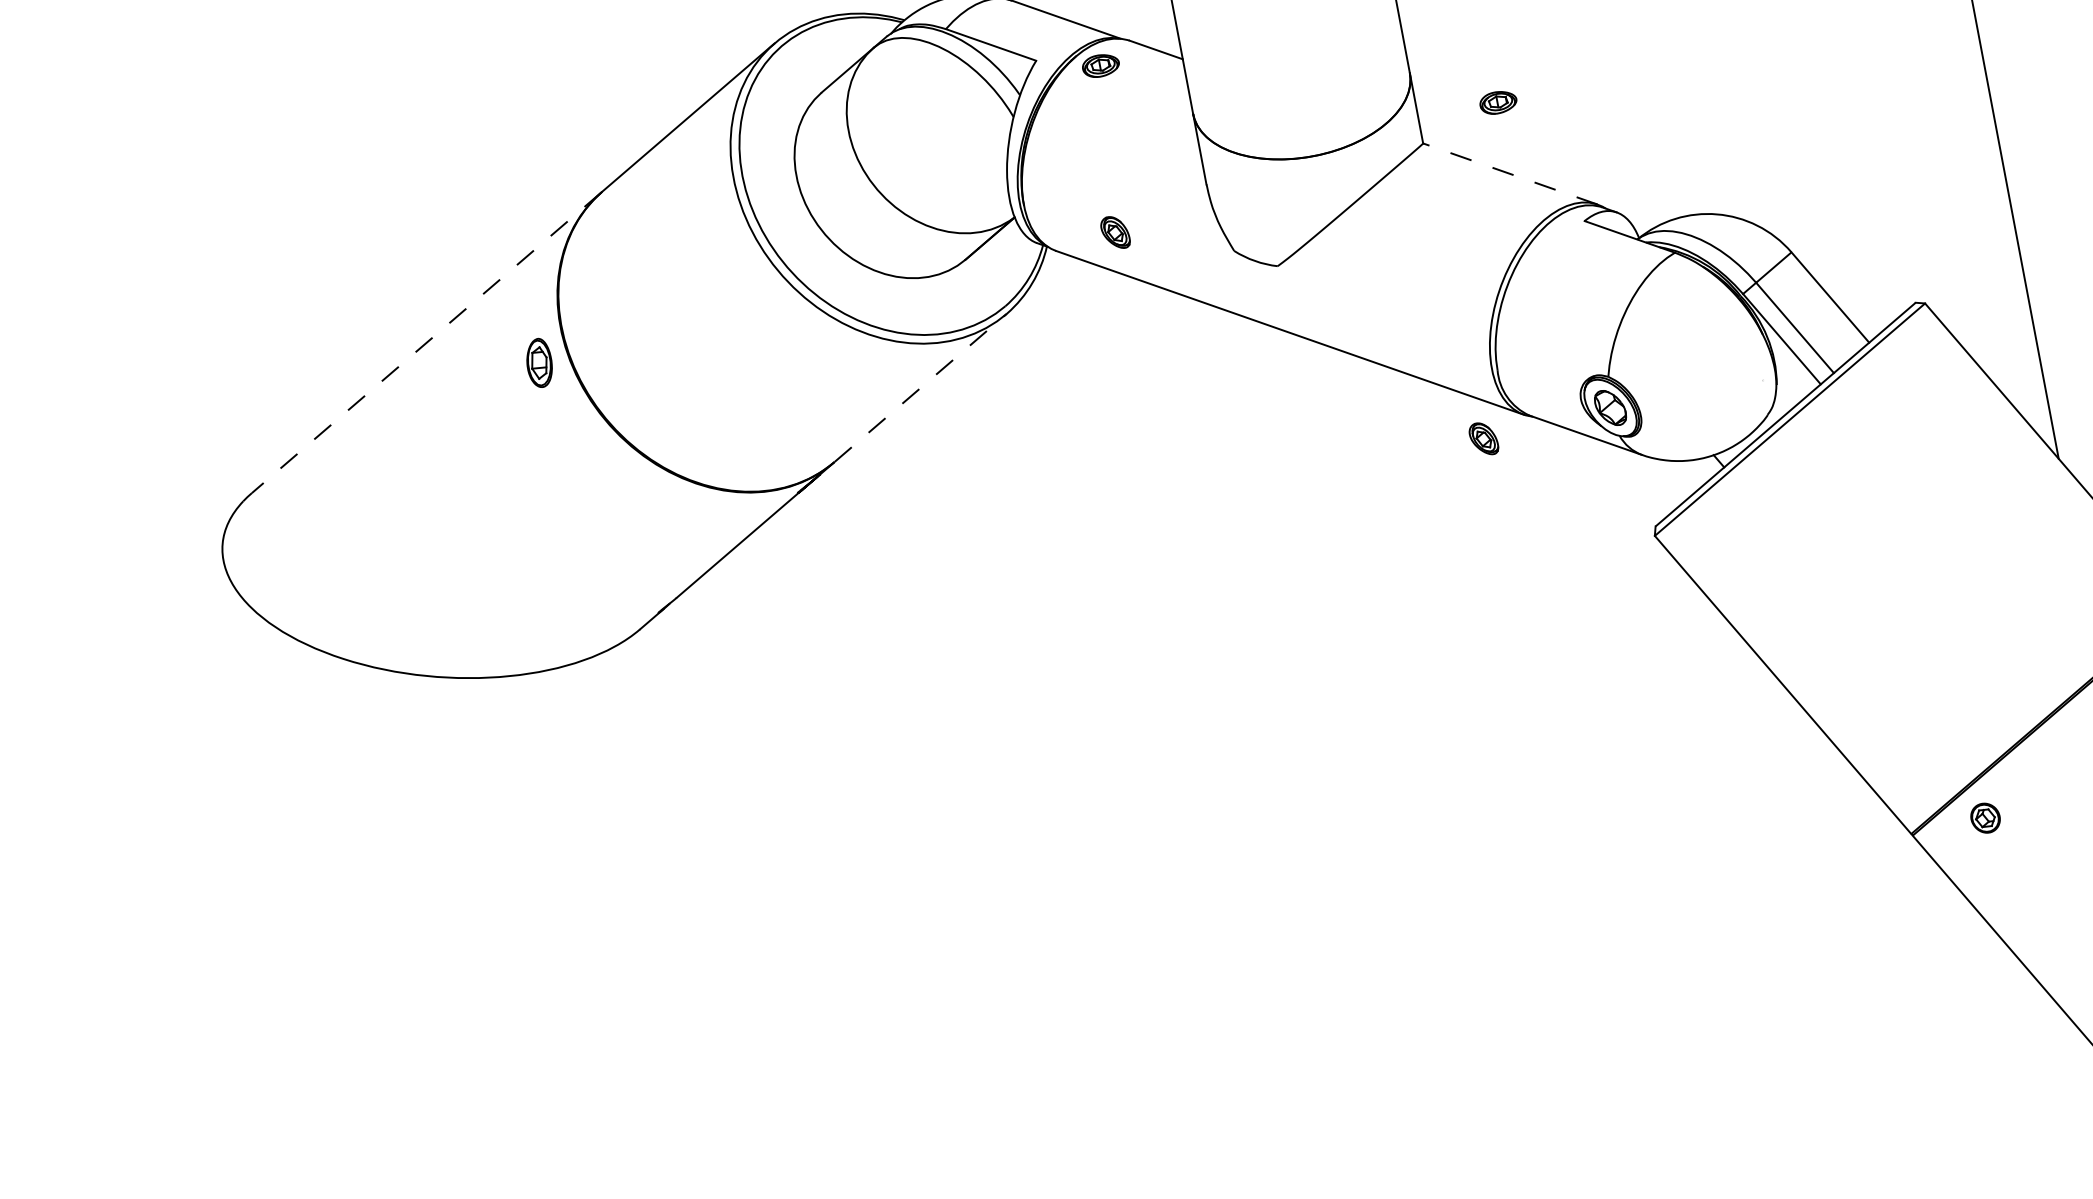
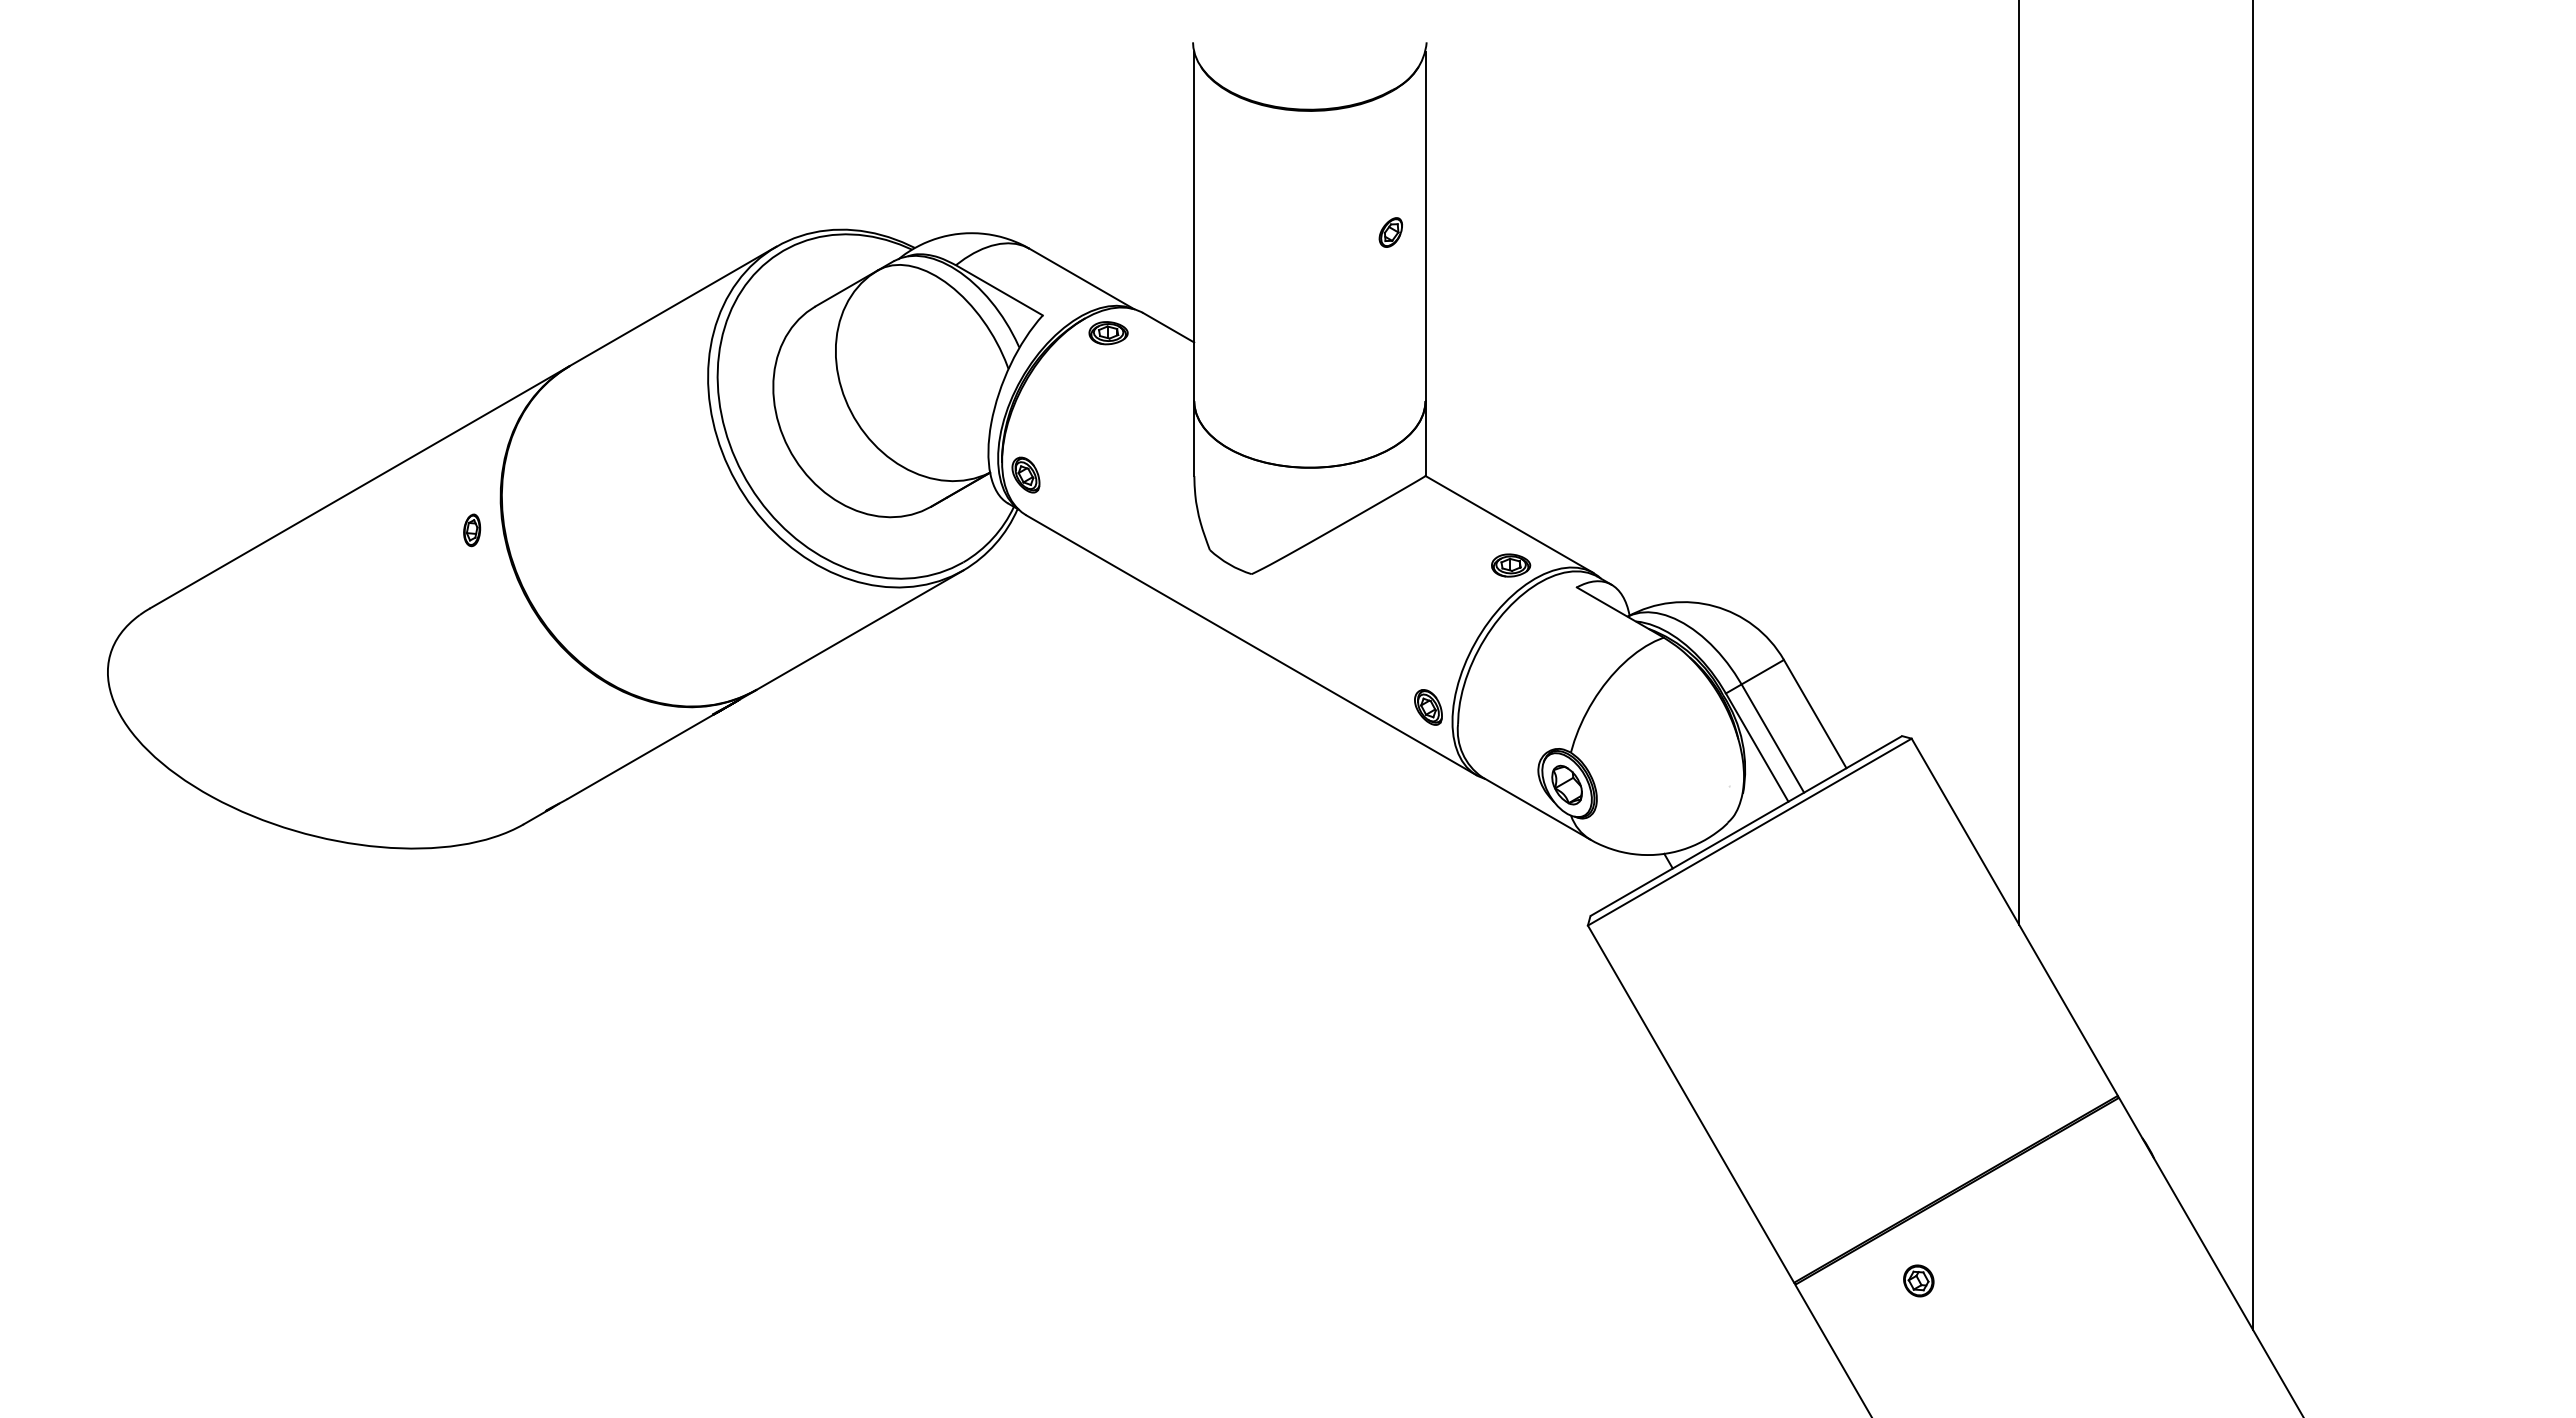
part: (1498, 102) -> (1511, 565), moved
line: (1510, 174) -> (1509, 524), dashed -> solid
part: (1114, 232) -> (1025, 474), moved
line: (426, 342) -> (359, 487), dashed -> solid
part: (539, 363) -> (472, 530), size x0.62
line: (921, 387) -> (860, 629), dashed -> solid
part: (1483, 439) -> (1428, 707), moved
part: (1985, 817) -> (1918, 1280), moved

